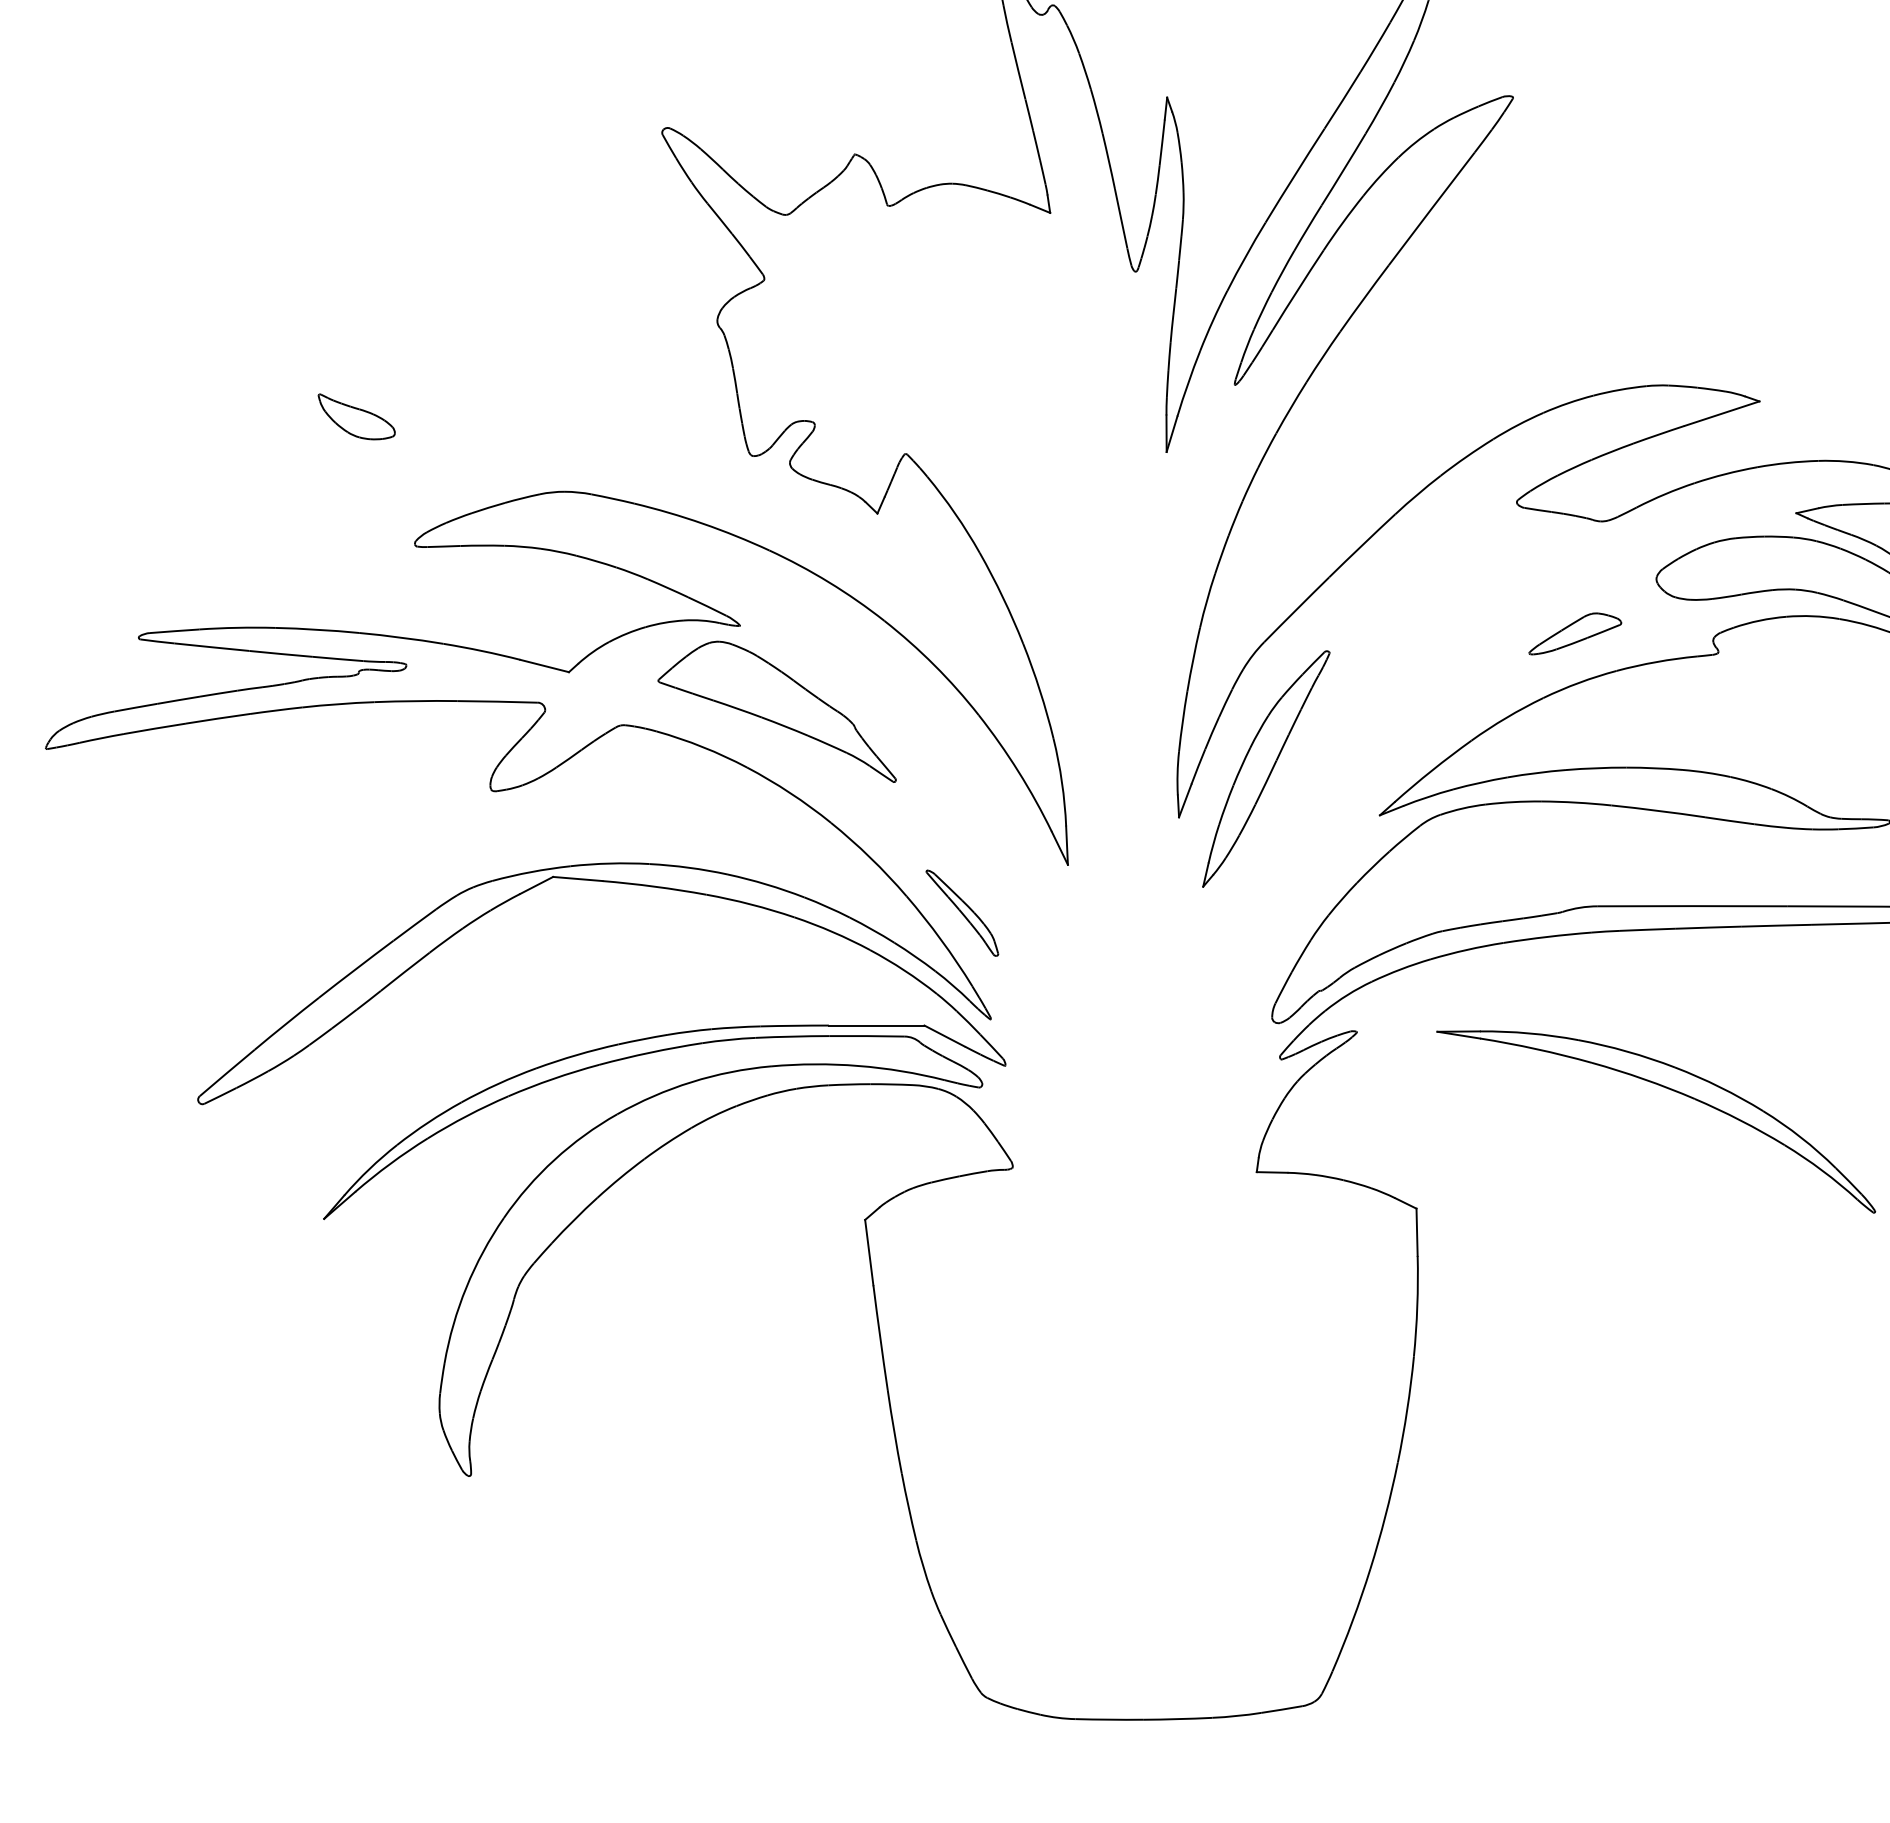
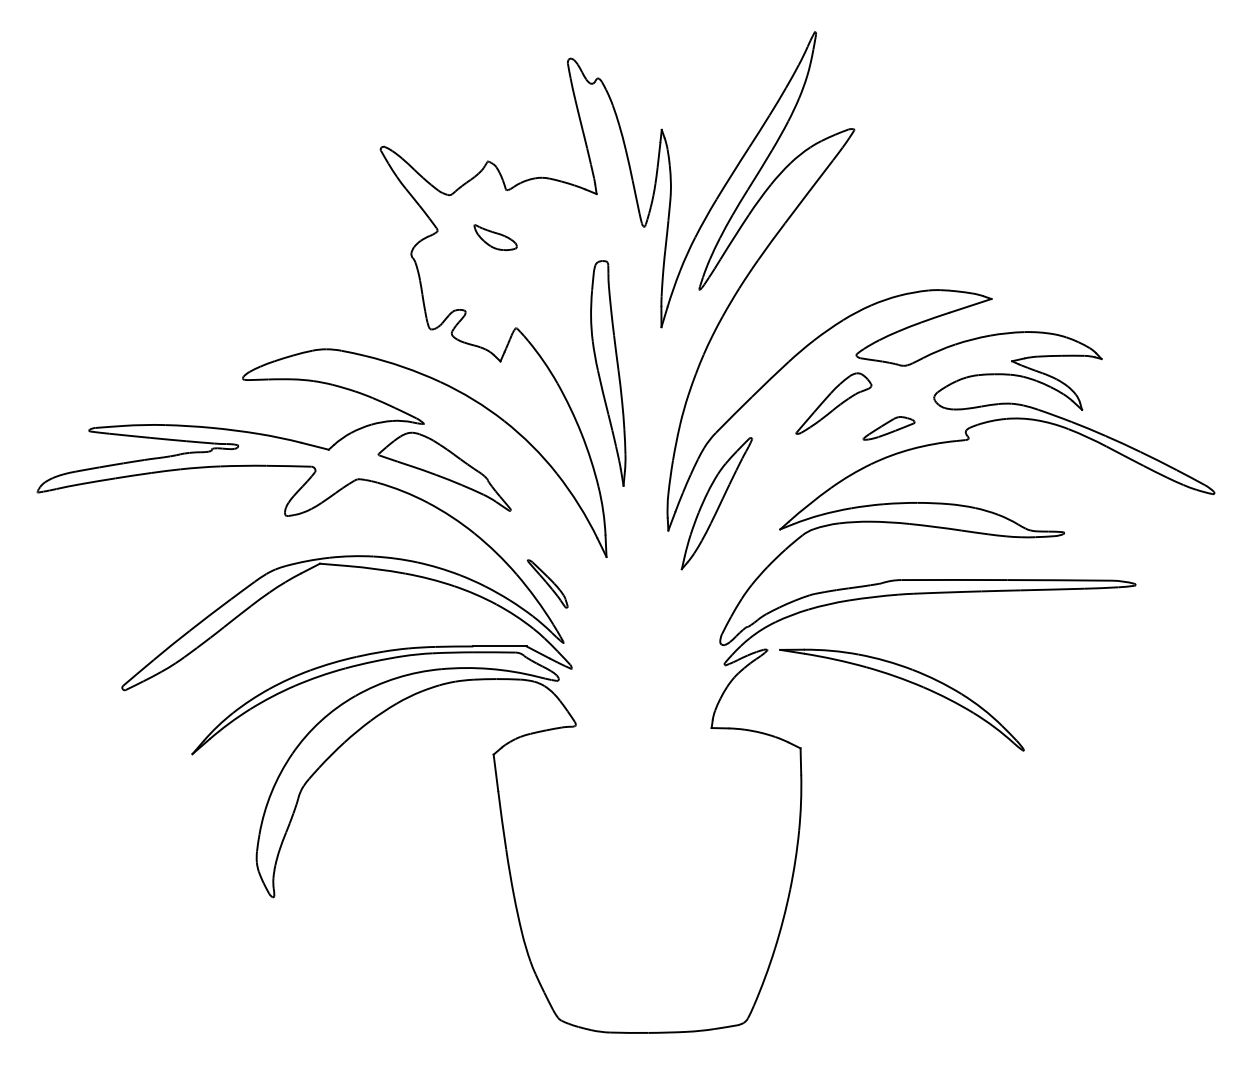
part: (356, 416) -> (495, 237), moved
part: (1071, 535) -> (608, 373), added
part: (1475, 589) -> (833, 403), added
part: (1667, 1090) -> (908, 682), moved

